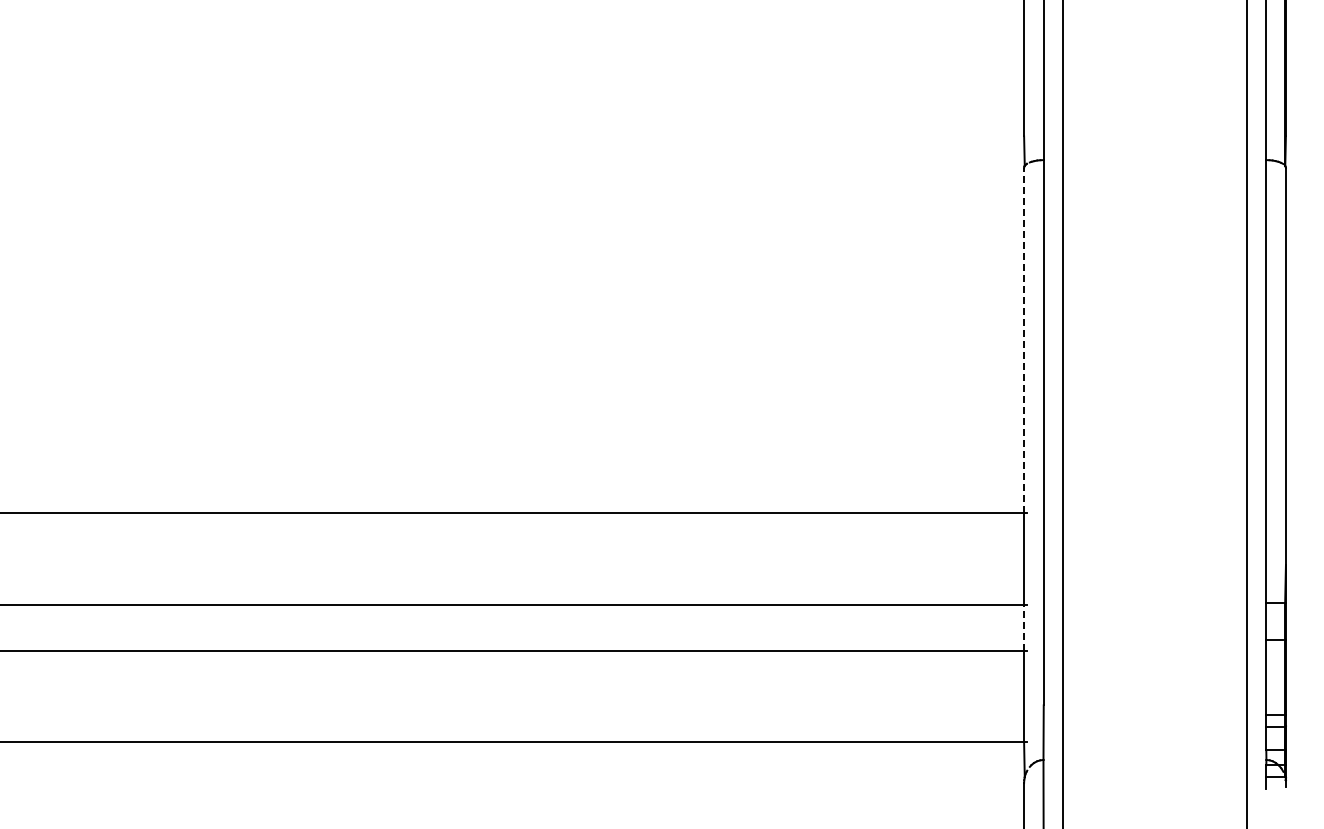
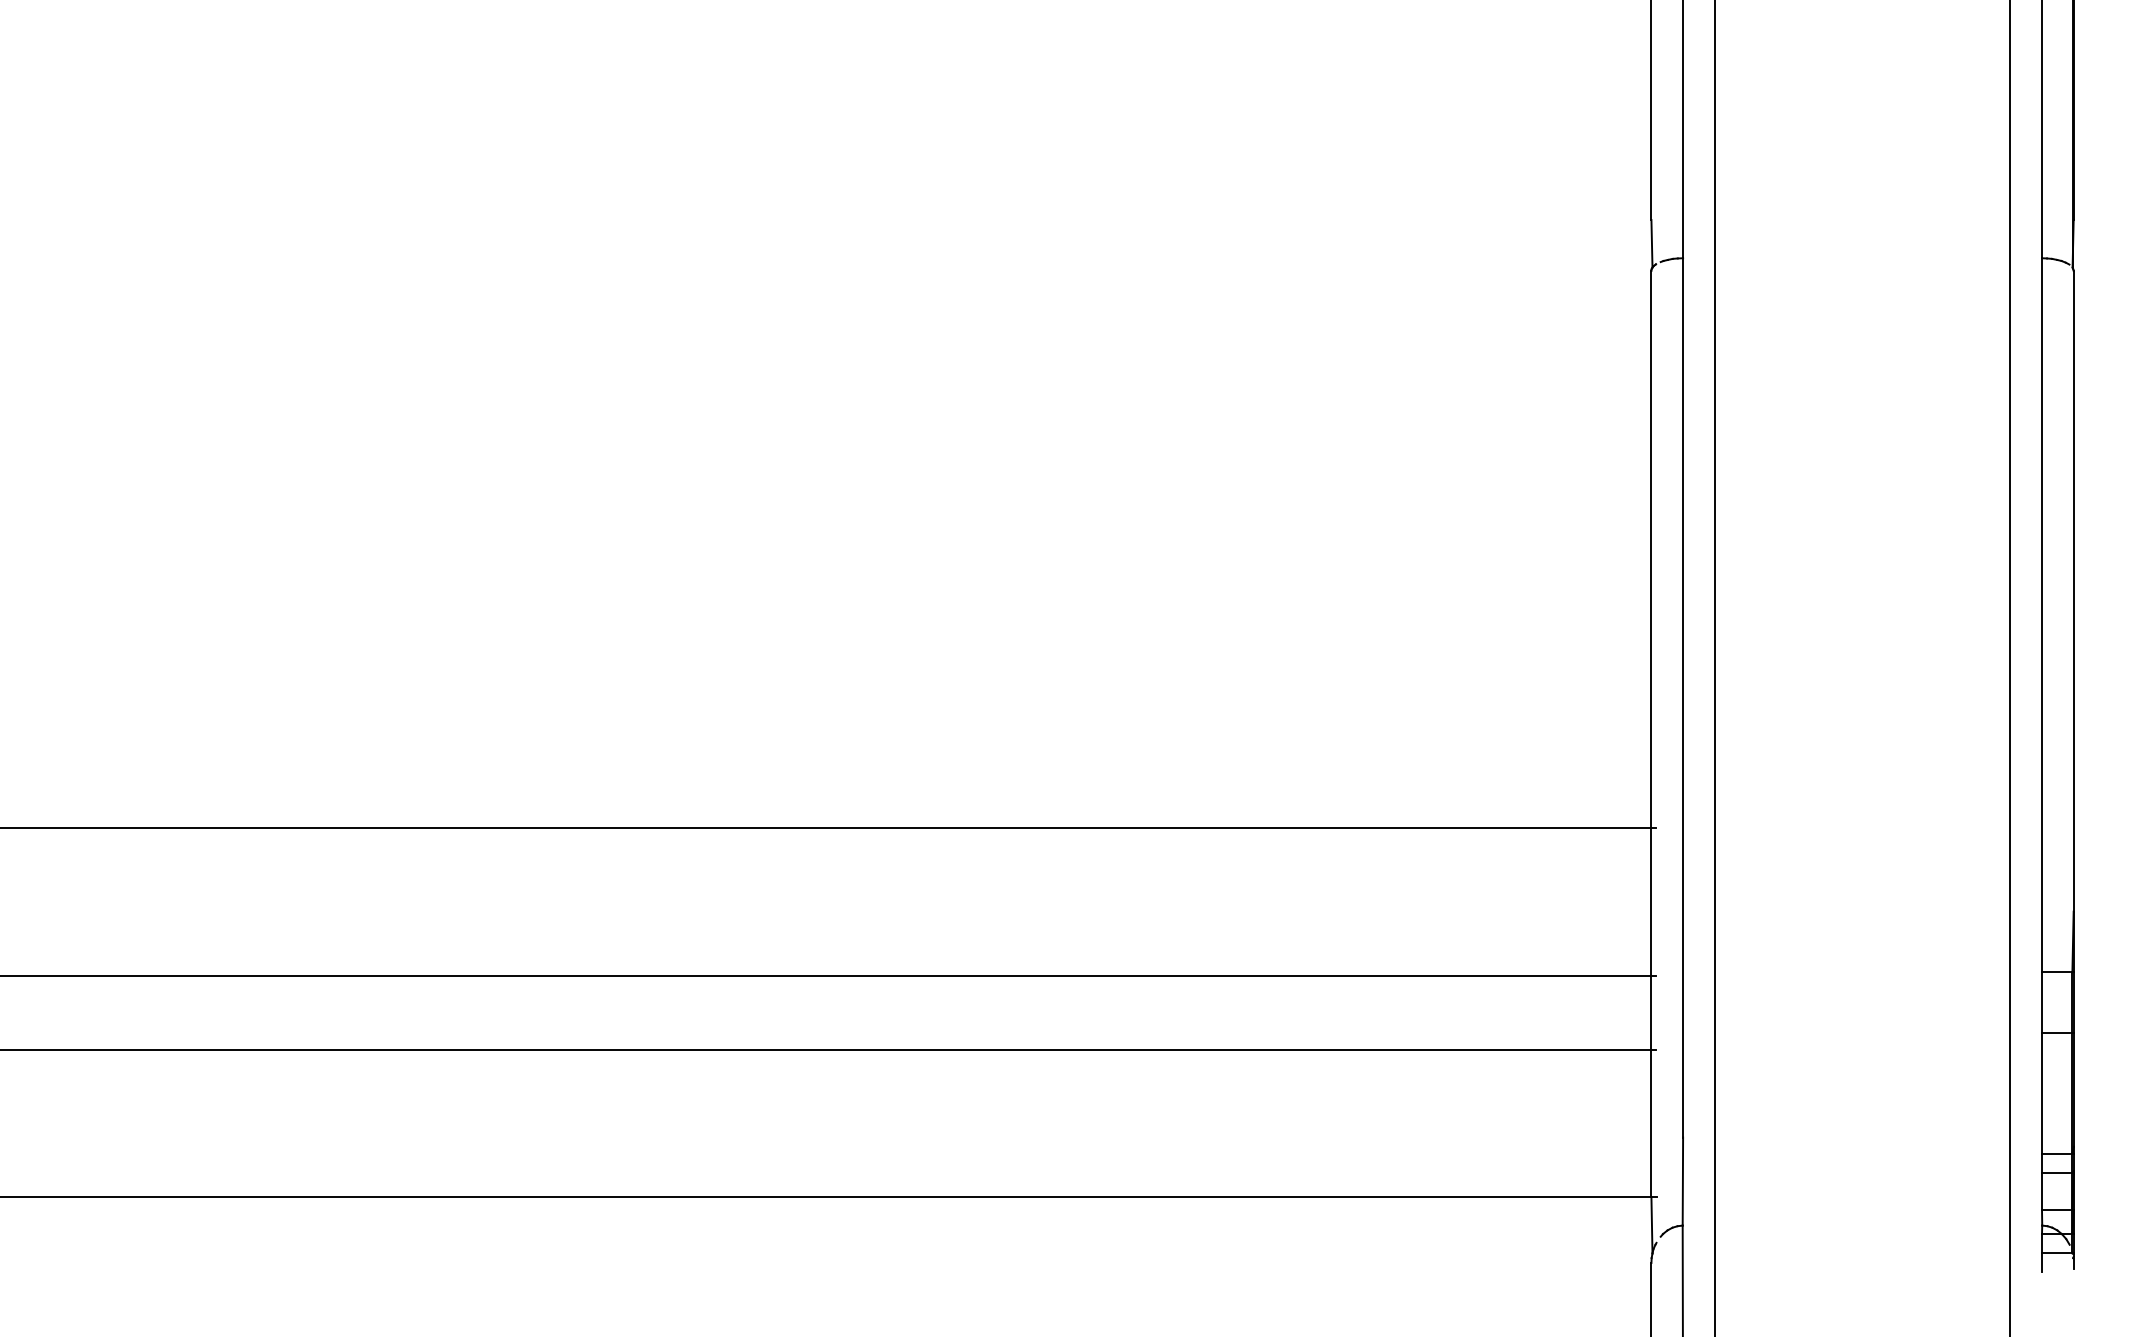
line: (1024, 340) -> (1652, 549), dashed -> solid
line: (1024, 627) -> (1652, 1011), dashed -> solid

